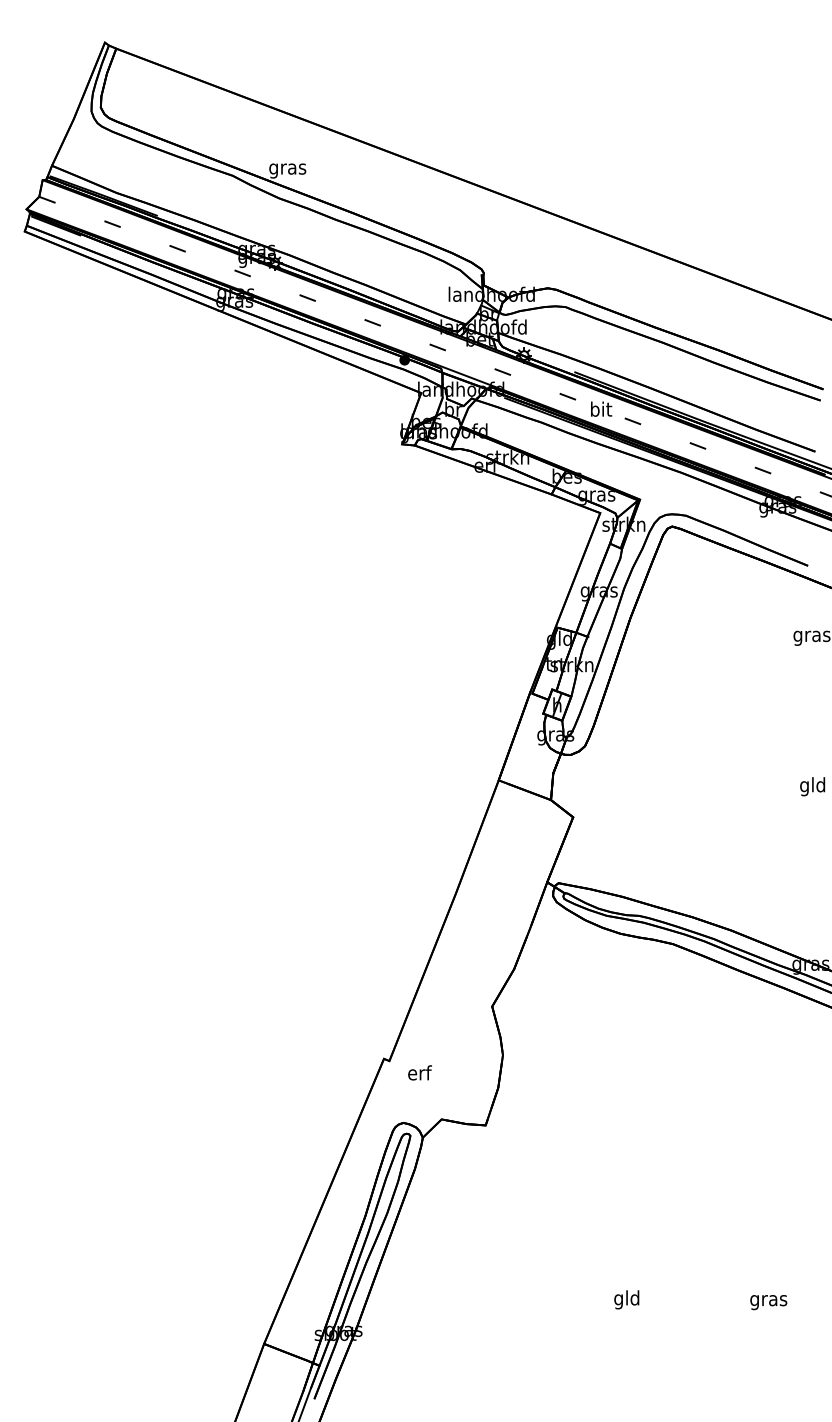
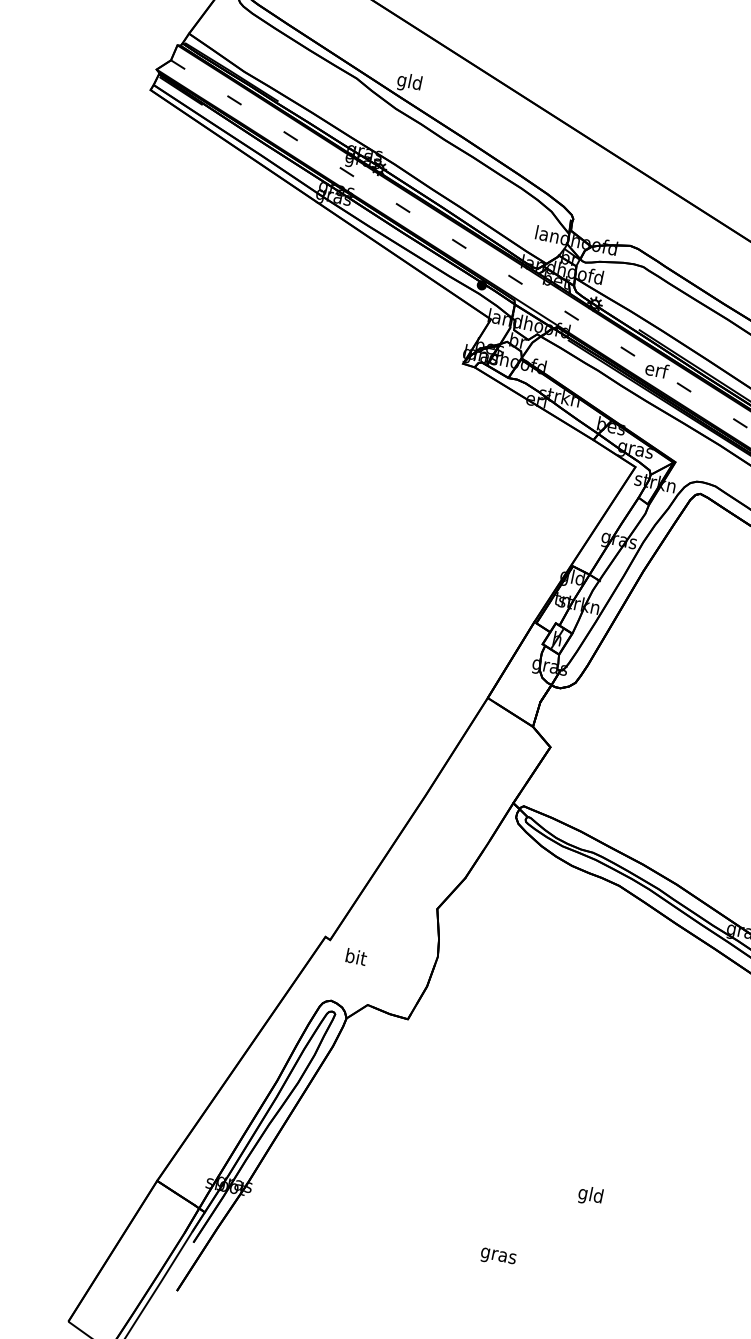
text: (287, 168) -> (409, 82), gras -> gld
text: (601, 408) -> (657, 369), bit -> erf
text: (419, 1072) -> (356, 956), erf -> bit
text: (626, 1299) -> (590, 1195), moved
text: (768, 1302) -> (498, 1257), moved

